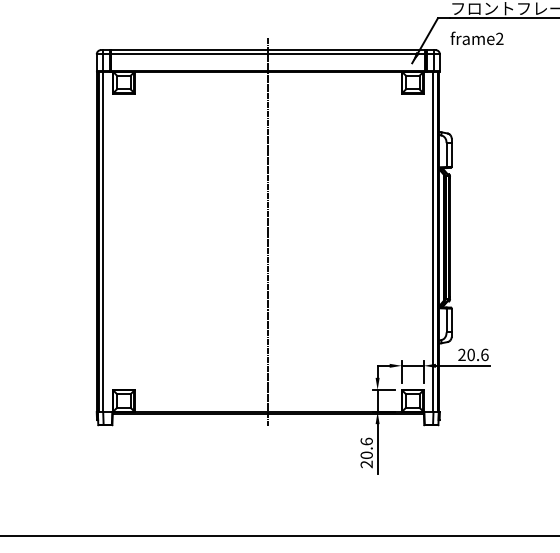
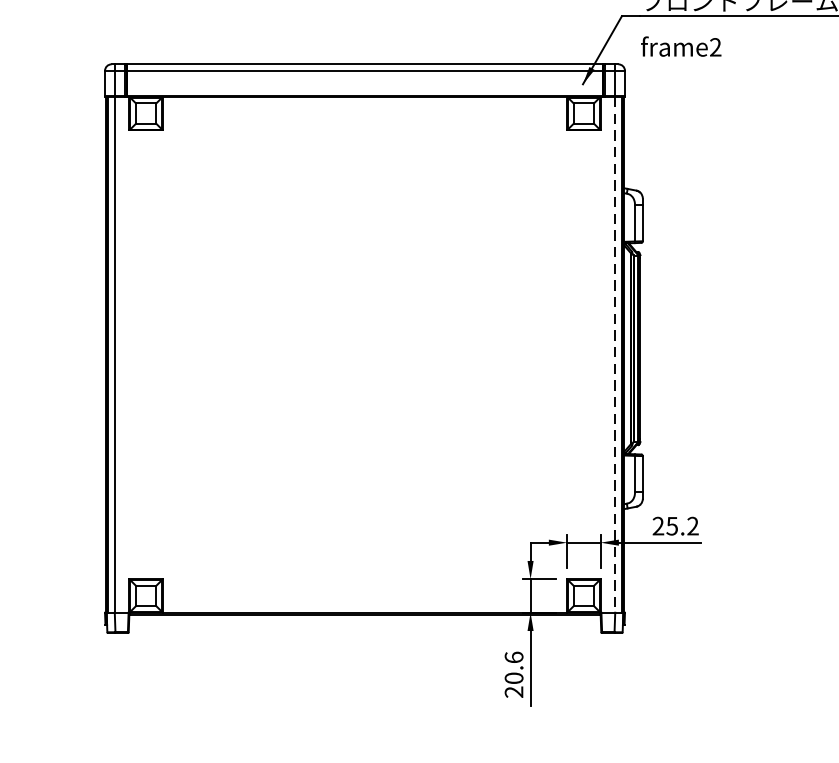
line: (268, 231) -> (365, 339), removed
line: (433, 242) -> (615, 355), solid -> dashed
text: (477, 354) -> (681, 525), 20.6 -> 25.2

